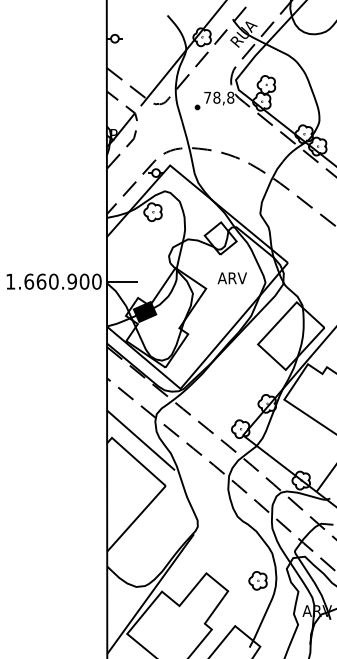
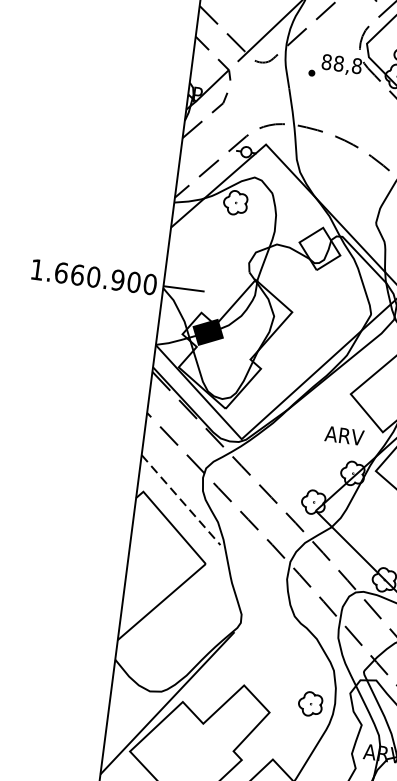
text: (207, 97) -> (326, 61), 78,8 -> 88,8
text: (231, 278) -> (343, 435), moved
line: (141, 440) -> (181, 500), solid -> dashed

